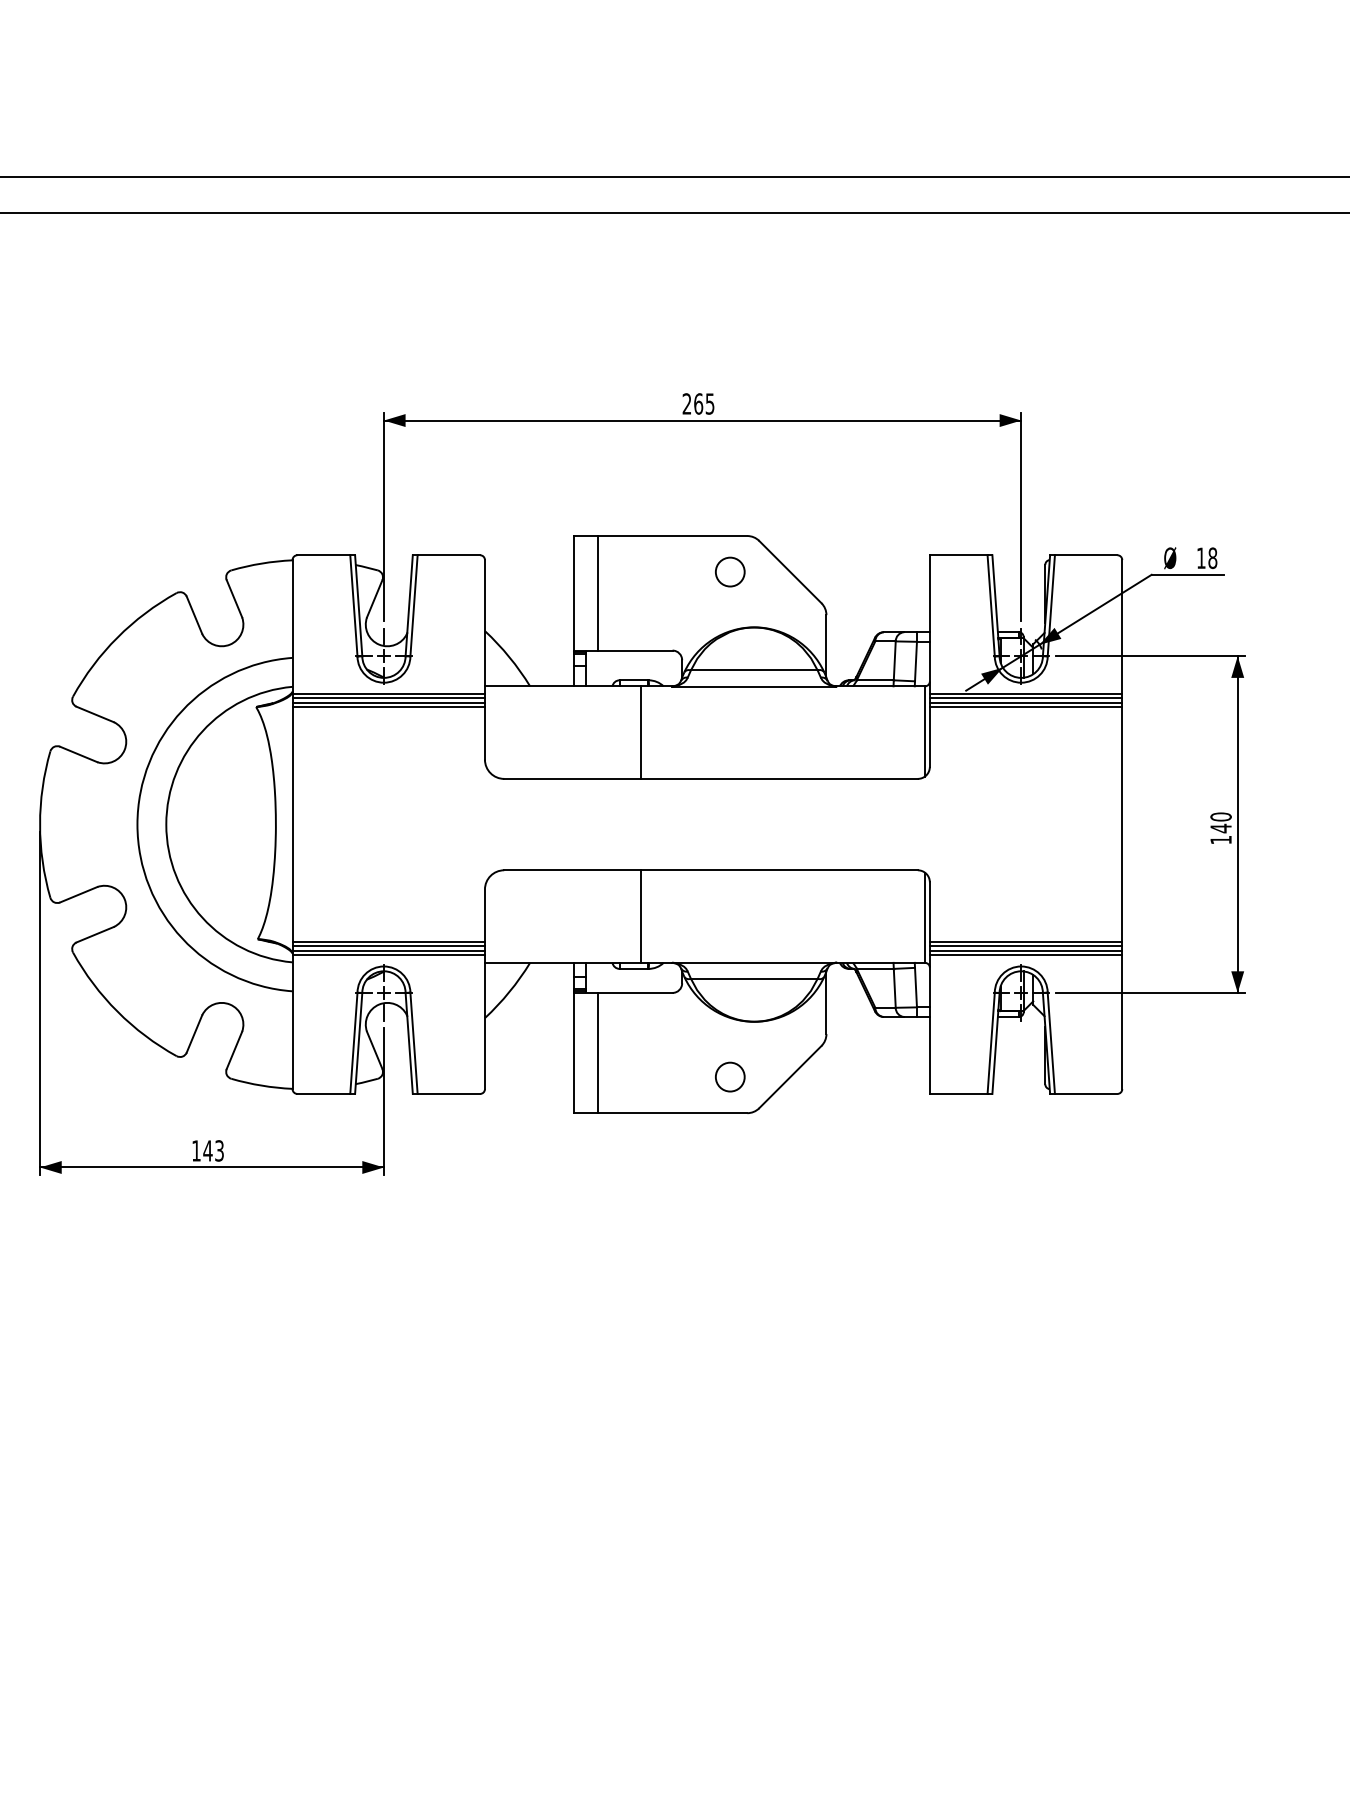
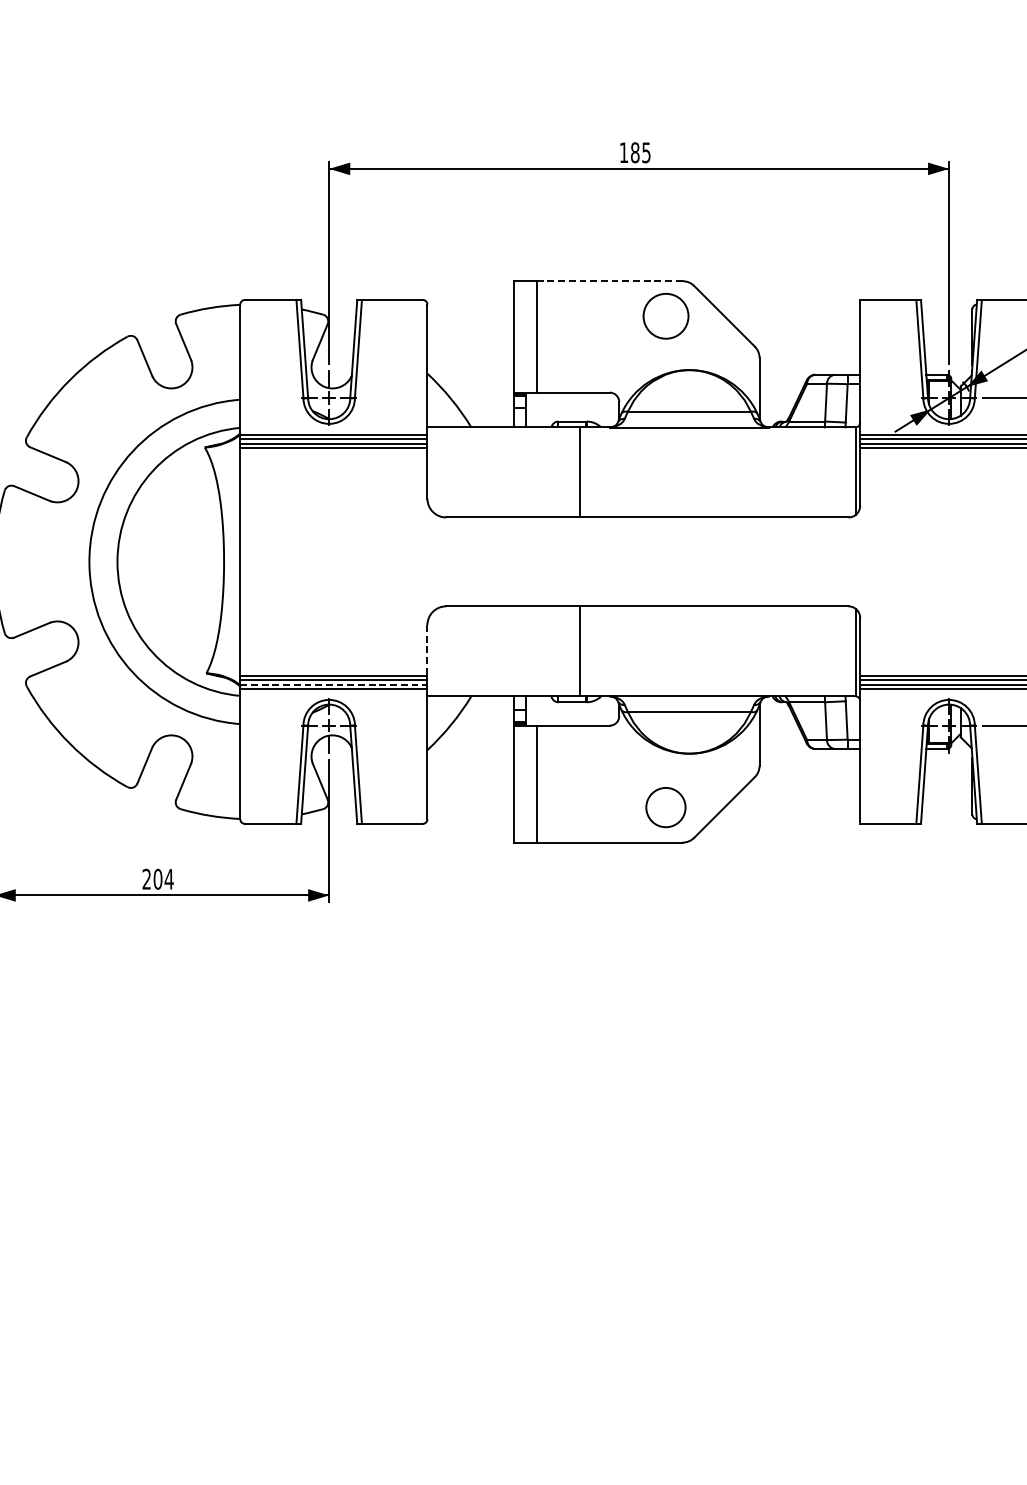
text: (692, 403) -> (629, 152), 265 -> 185
line: (672, 536) -> (609, 281), solid -> dashed
circle: (729, 571) -> (665, 315), size x1.6
line: (484, 916) -> (426, 651), solid -> dashed
line: (389, 950) -> (334, 684), solid -> dashed
circle: (730, 1076) -> (666, 806), size x1.4
text: (208, 1150) -> (158, 878), 143 -> 204

